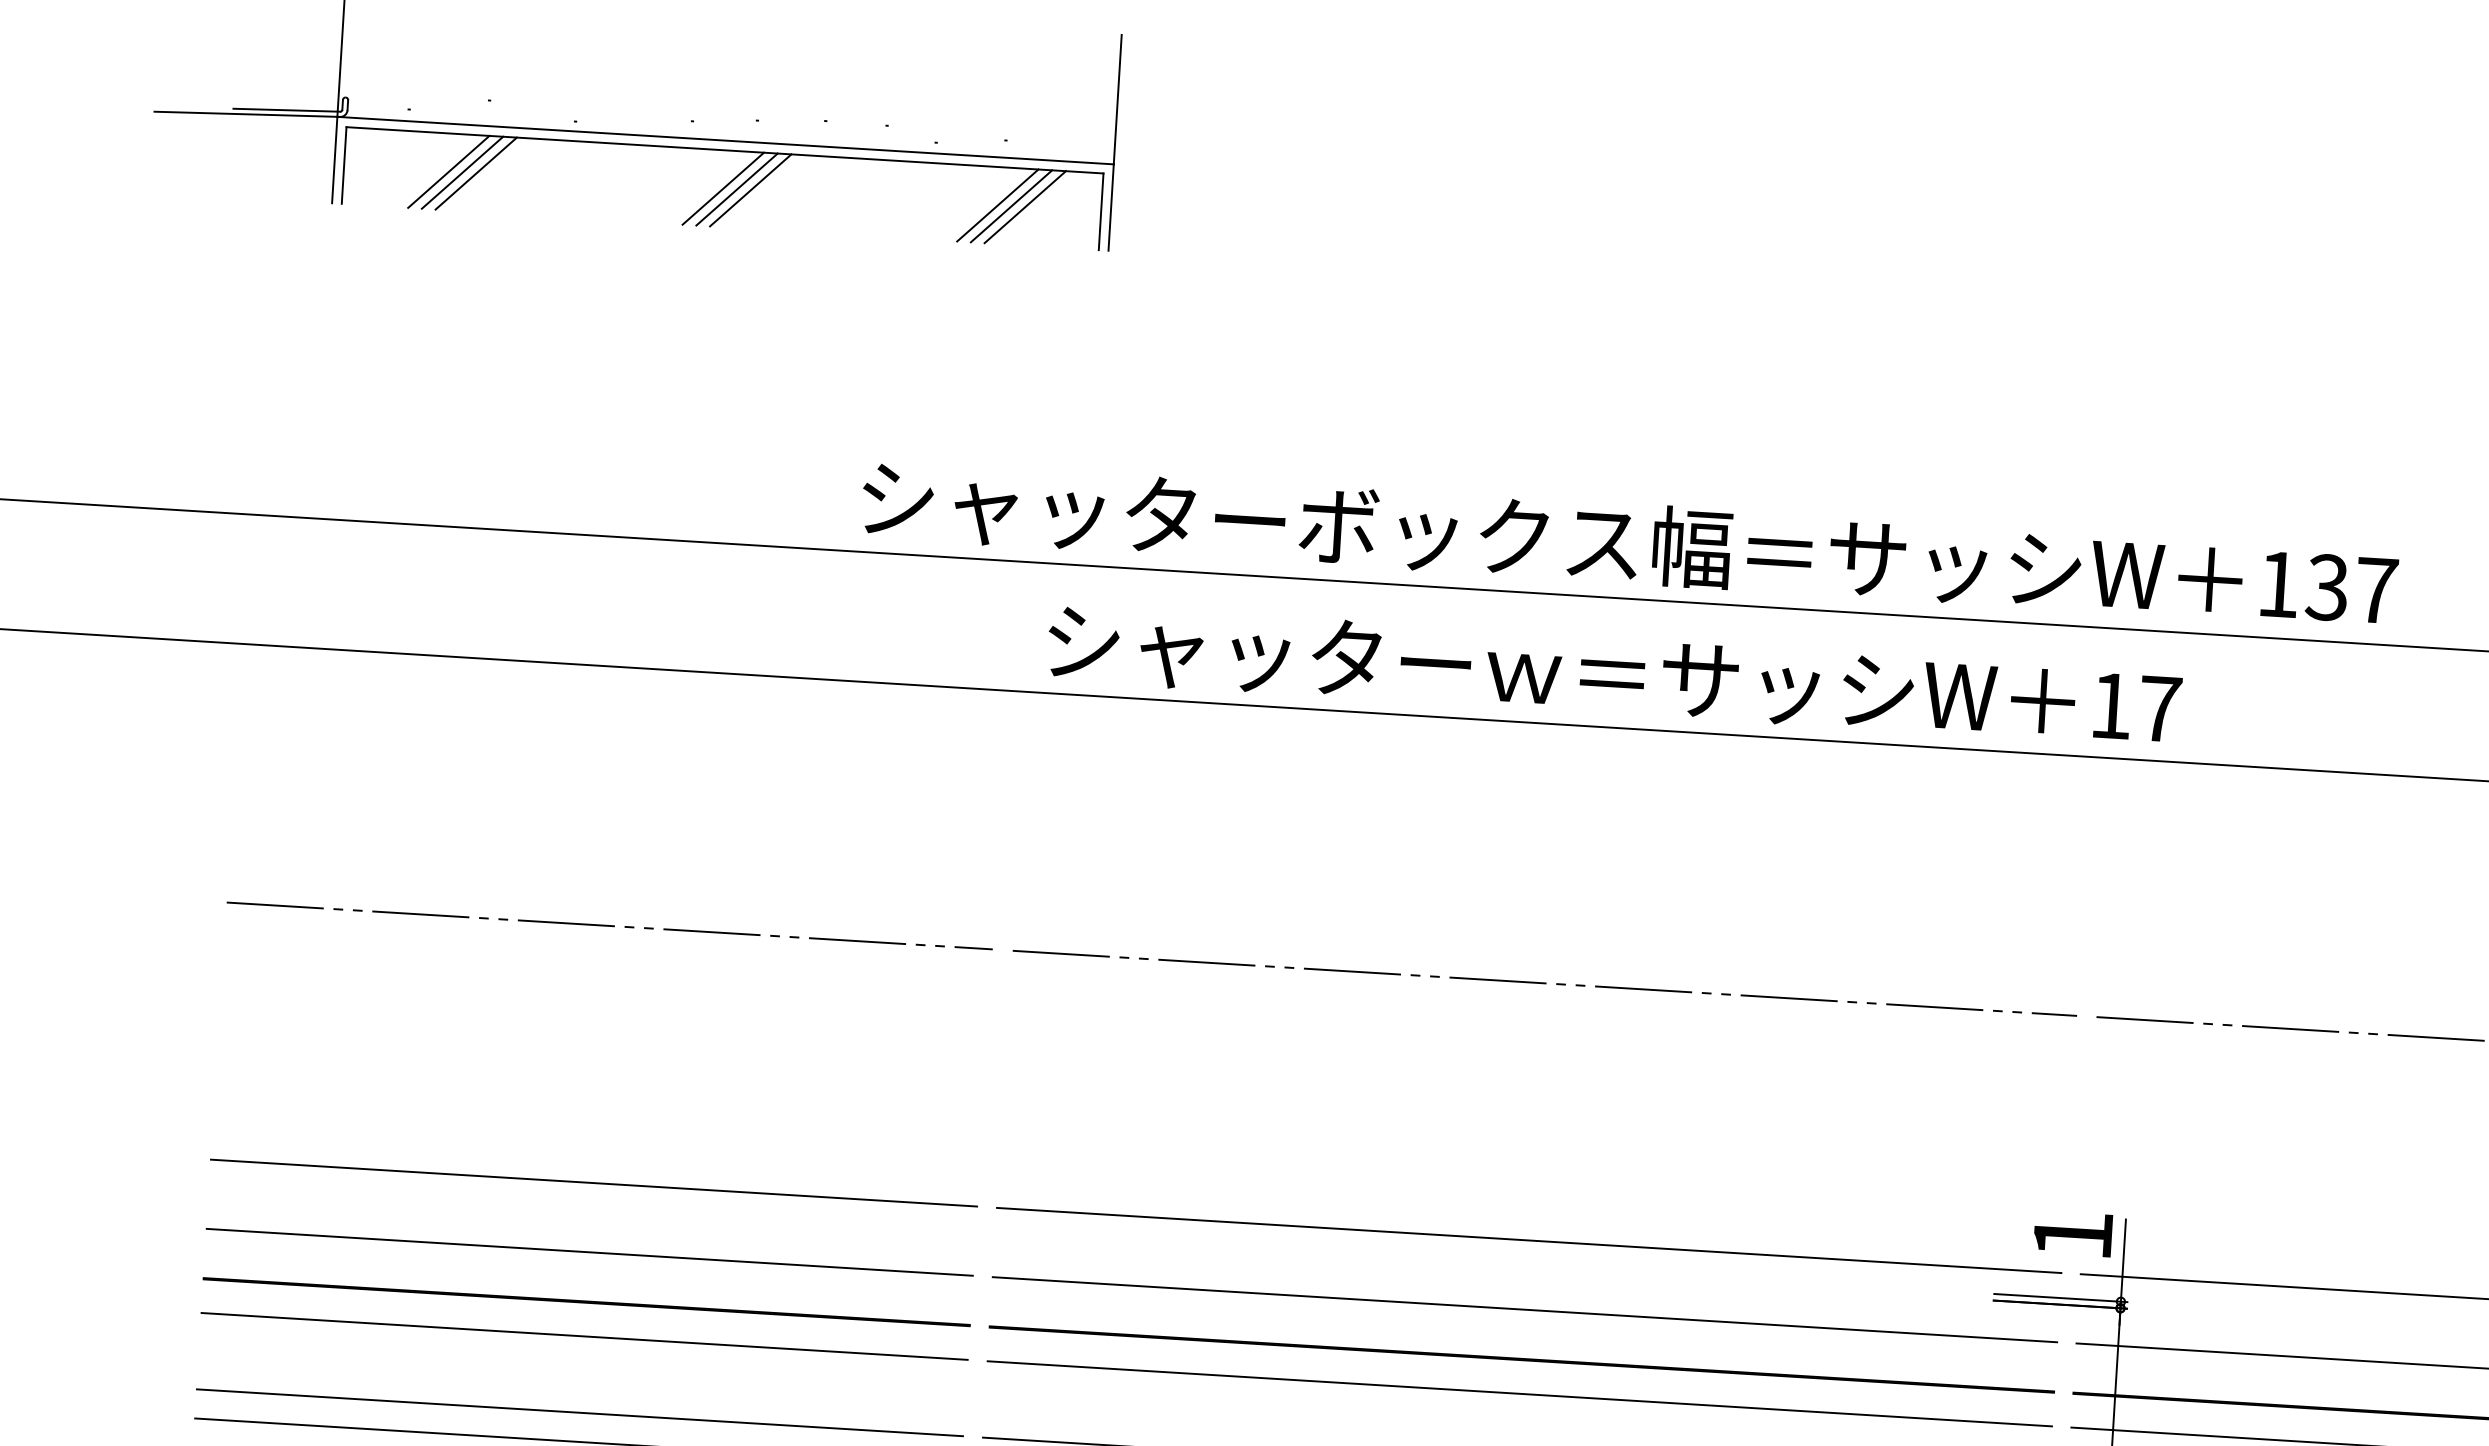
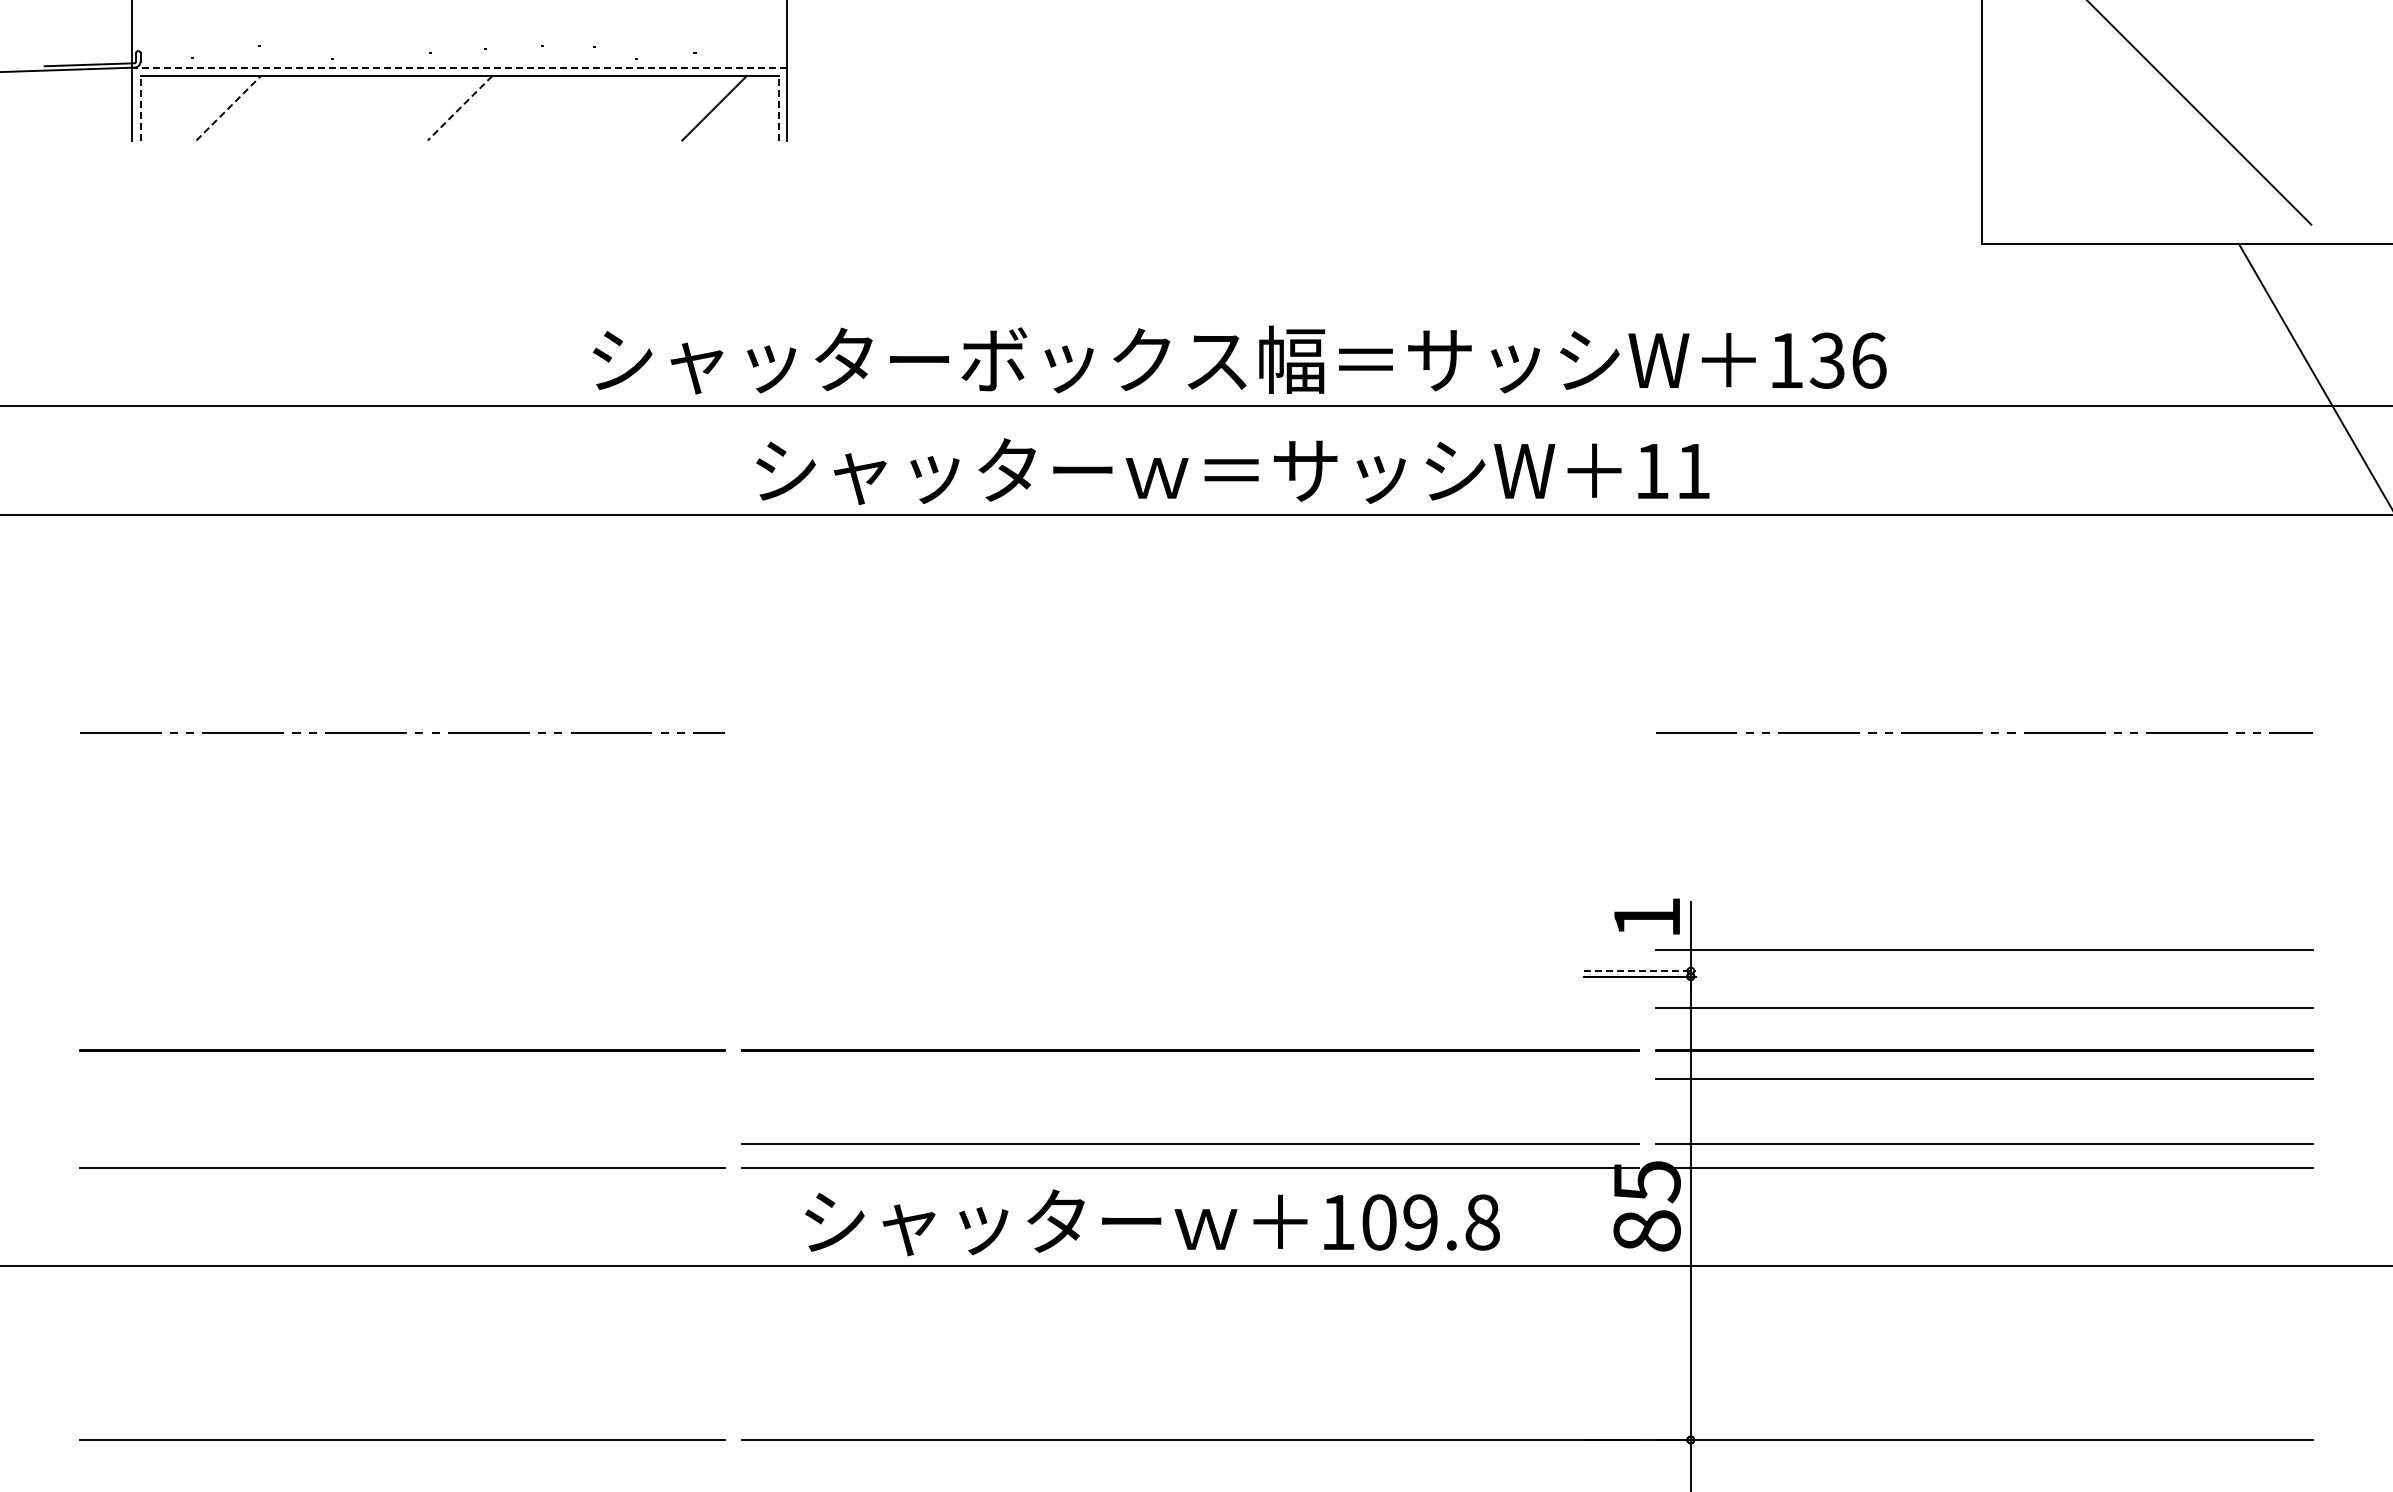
line: (725, 140) -> (459, 67), solid -> dashed
line: (344, 164) -> (140, 107), solid -> dashed
line: (462, 171) -> (240, 107), removed
line: (448, 172) -> (228, 108), solid -> dashed
line: (475, 172) -> (251, 107), removed
line: (736, 188) -> (471, 107), removed
line: (723, 189) -> (460, 108), solid -> dashed
line: (749, 189) -> (482, 107), removed
line: (997, 204) -> (691, 107), removed
line: (1010, 205) -> (702, 107), removed
line: (1101, 210) -> (778, 107), solid -> dashed
text: (2377, 590) -> (1869, 360), 137 -> 136
text: (2160, 709) -> (1693, 471), 17 -> 11
line: (1544, 982) -> (1190, 732), removed
line: (593, 1182) -> (402, 949), removed
line: (1528, 1241) -> (1190, 950), removed
line: (589, 1252) -> (402, 1008), removed
line: (2061, 1298) -> (1640, 971), solid -> dashed
line: (1524, 1309) -> (1190, 1008), removed
line: (584, 1336) -> (402, 1079), removed
line: (1519, 1392) -> (1190, 1078), removed
line: (579, 1412) -> (402, 1143), removed

